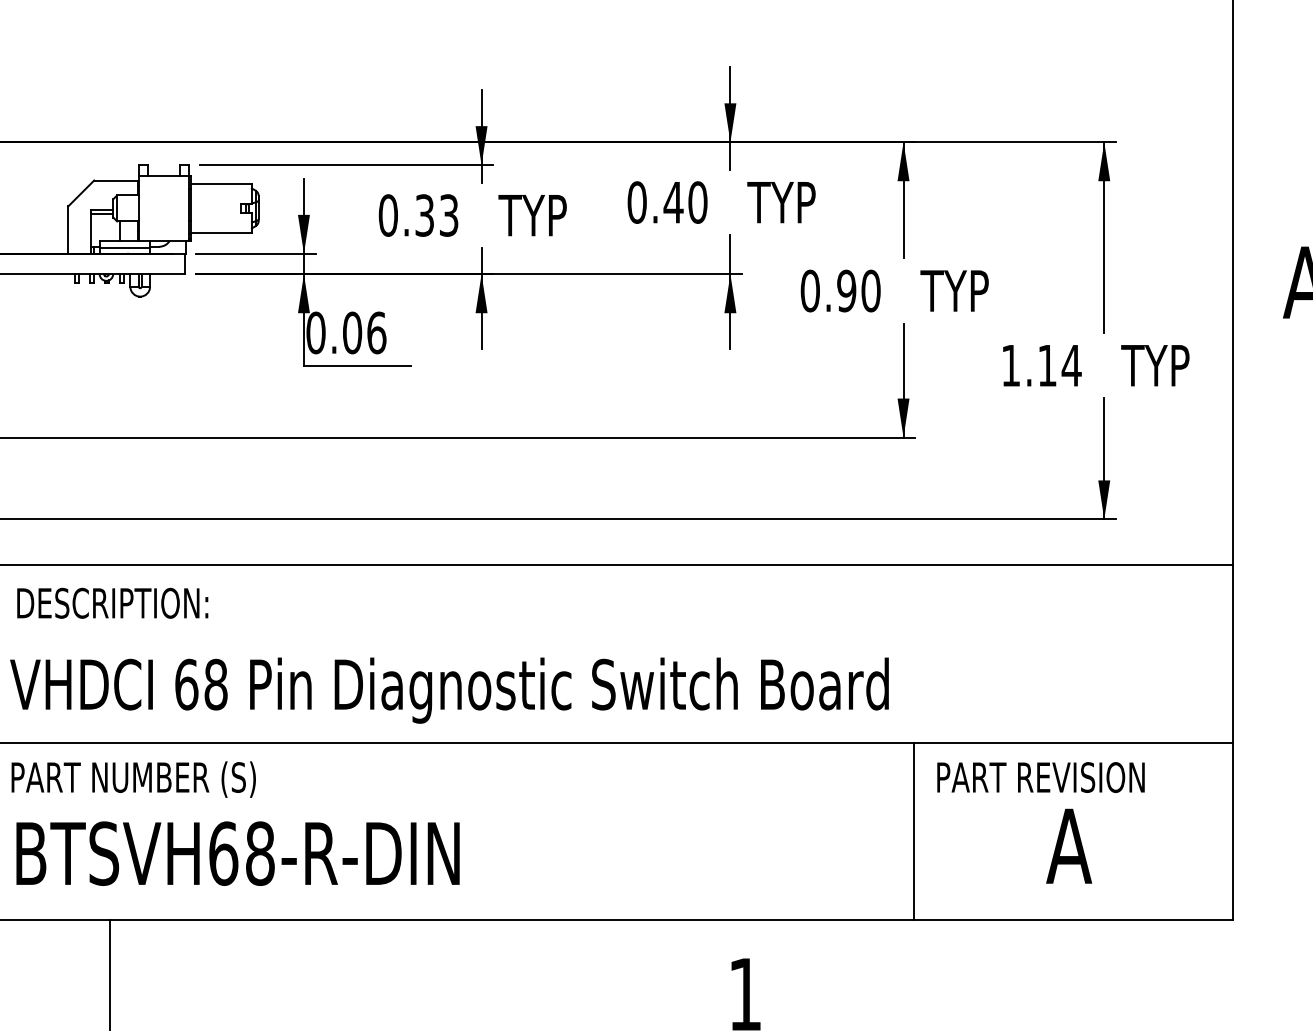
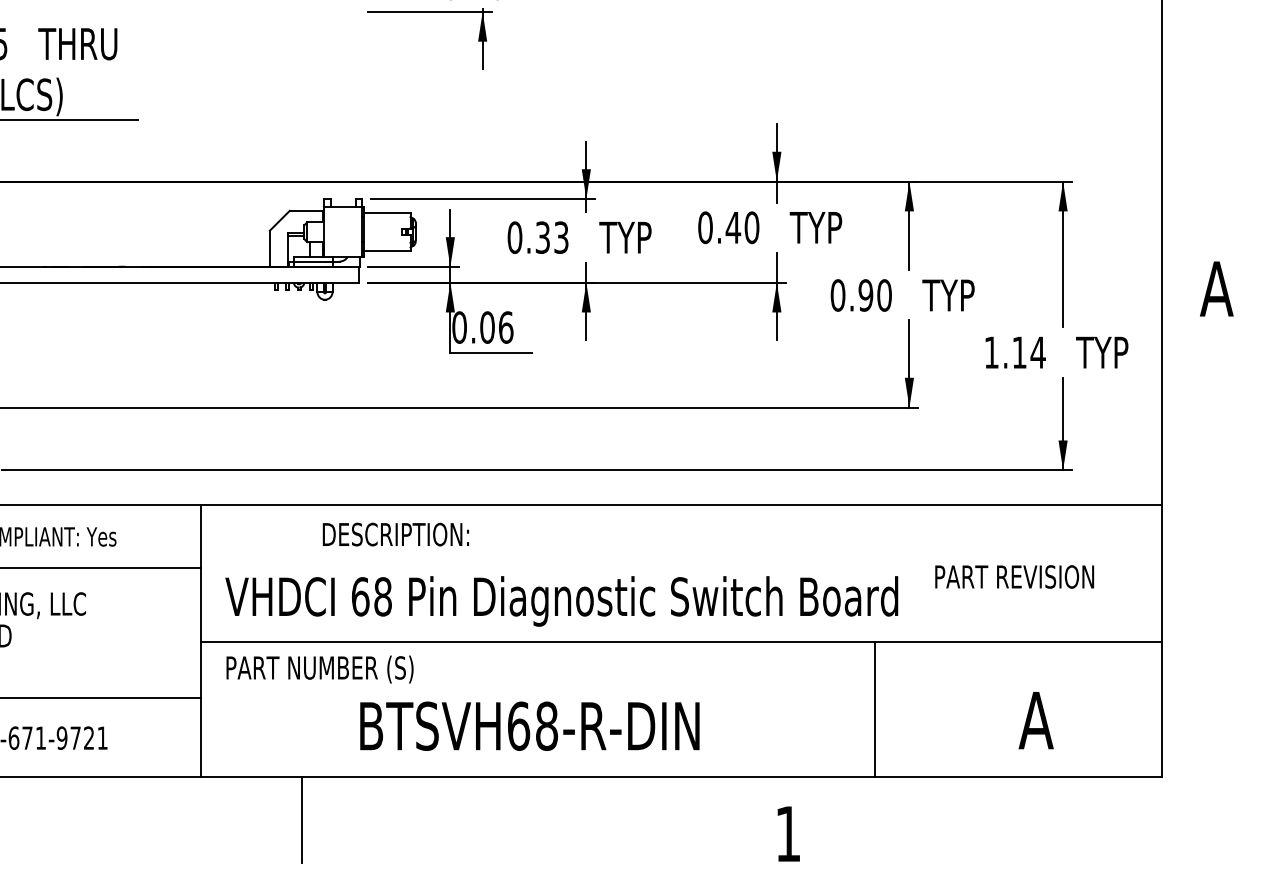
text: (112, 603) -> (395, 534), moved
text: (1040, 776) -> (1014, 576), moved
line: (914, 831) -> (874, 709), moved
text: (237, 852) -> (529, 725), moved

